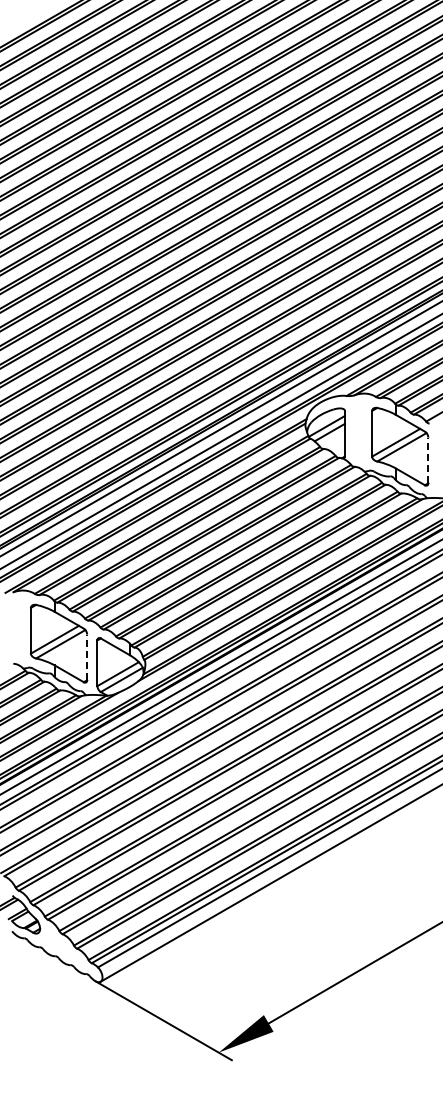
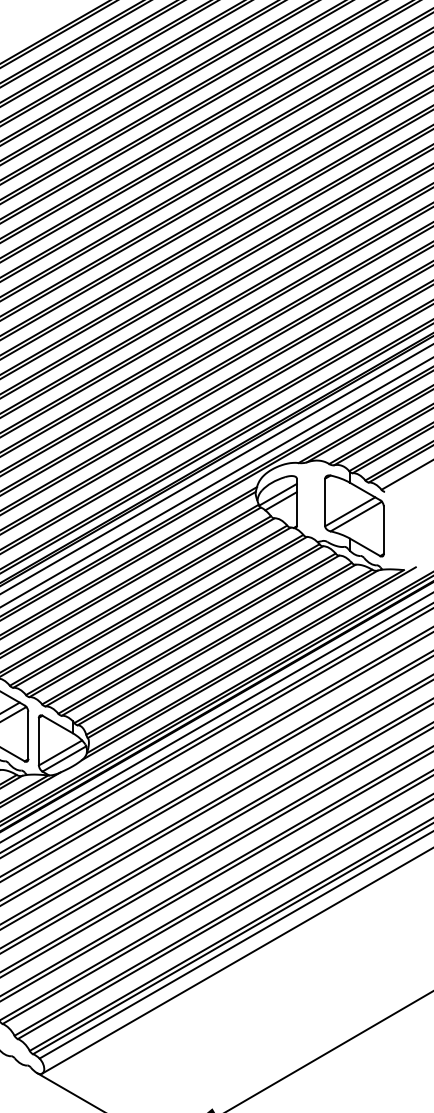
line: (428, 460) -> (383, 530), dashed -> solid
line: (87, 657) -> (28, 735), dashed -> solid

